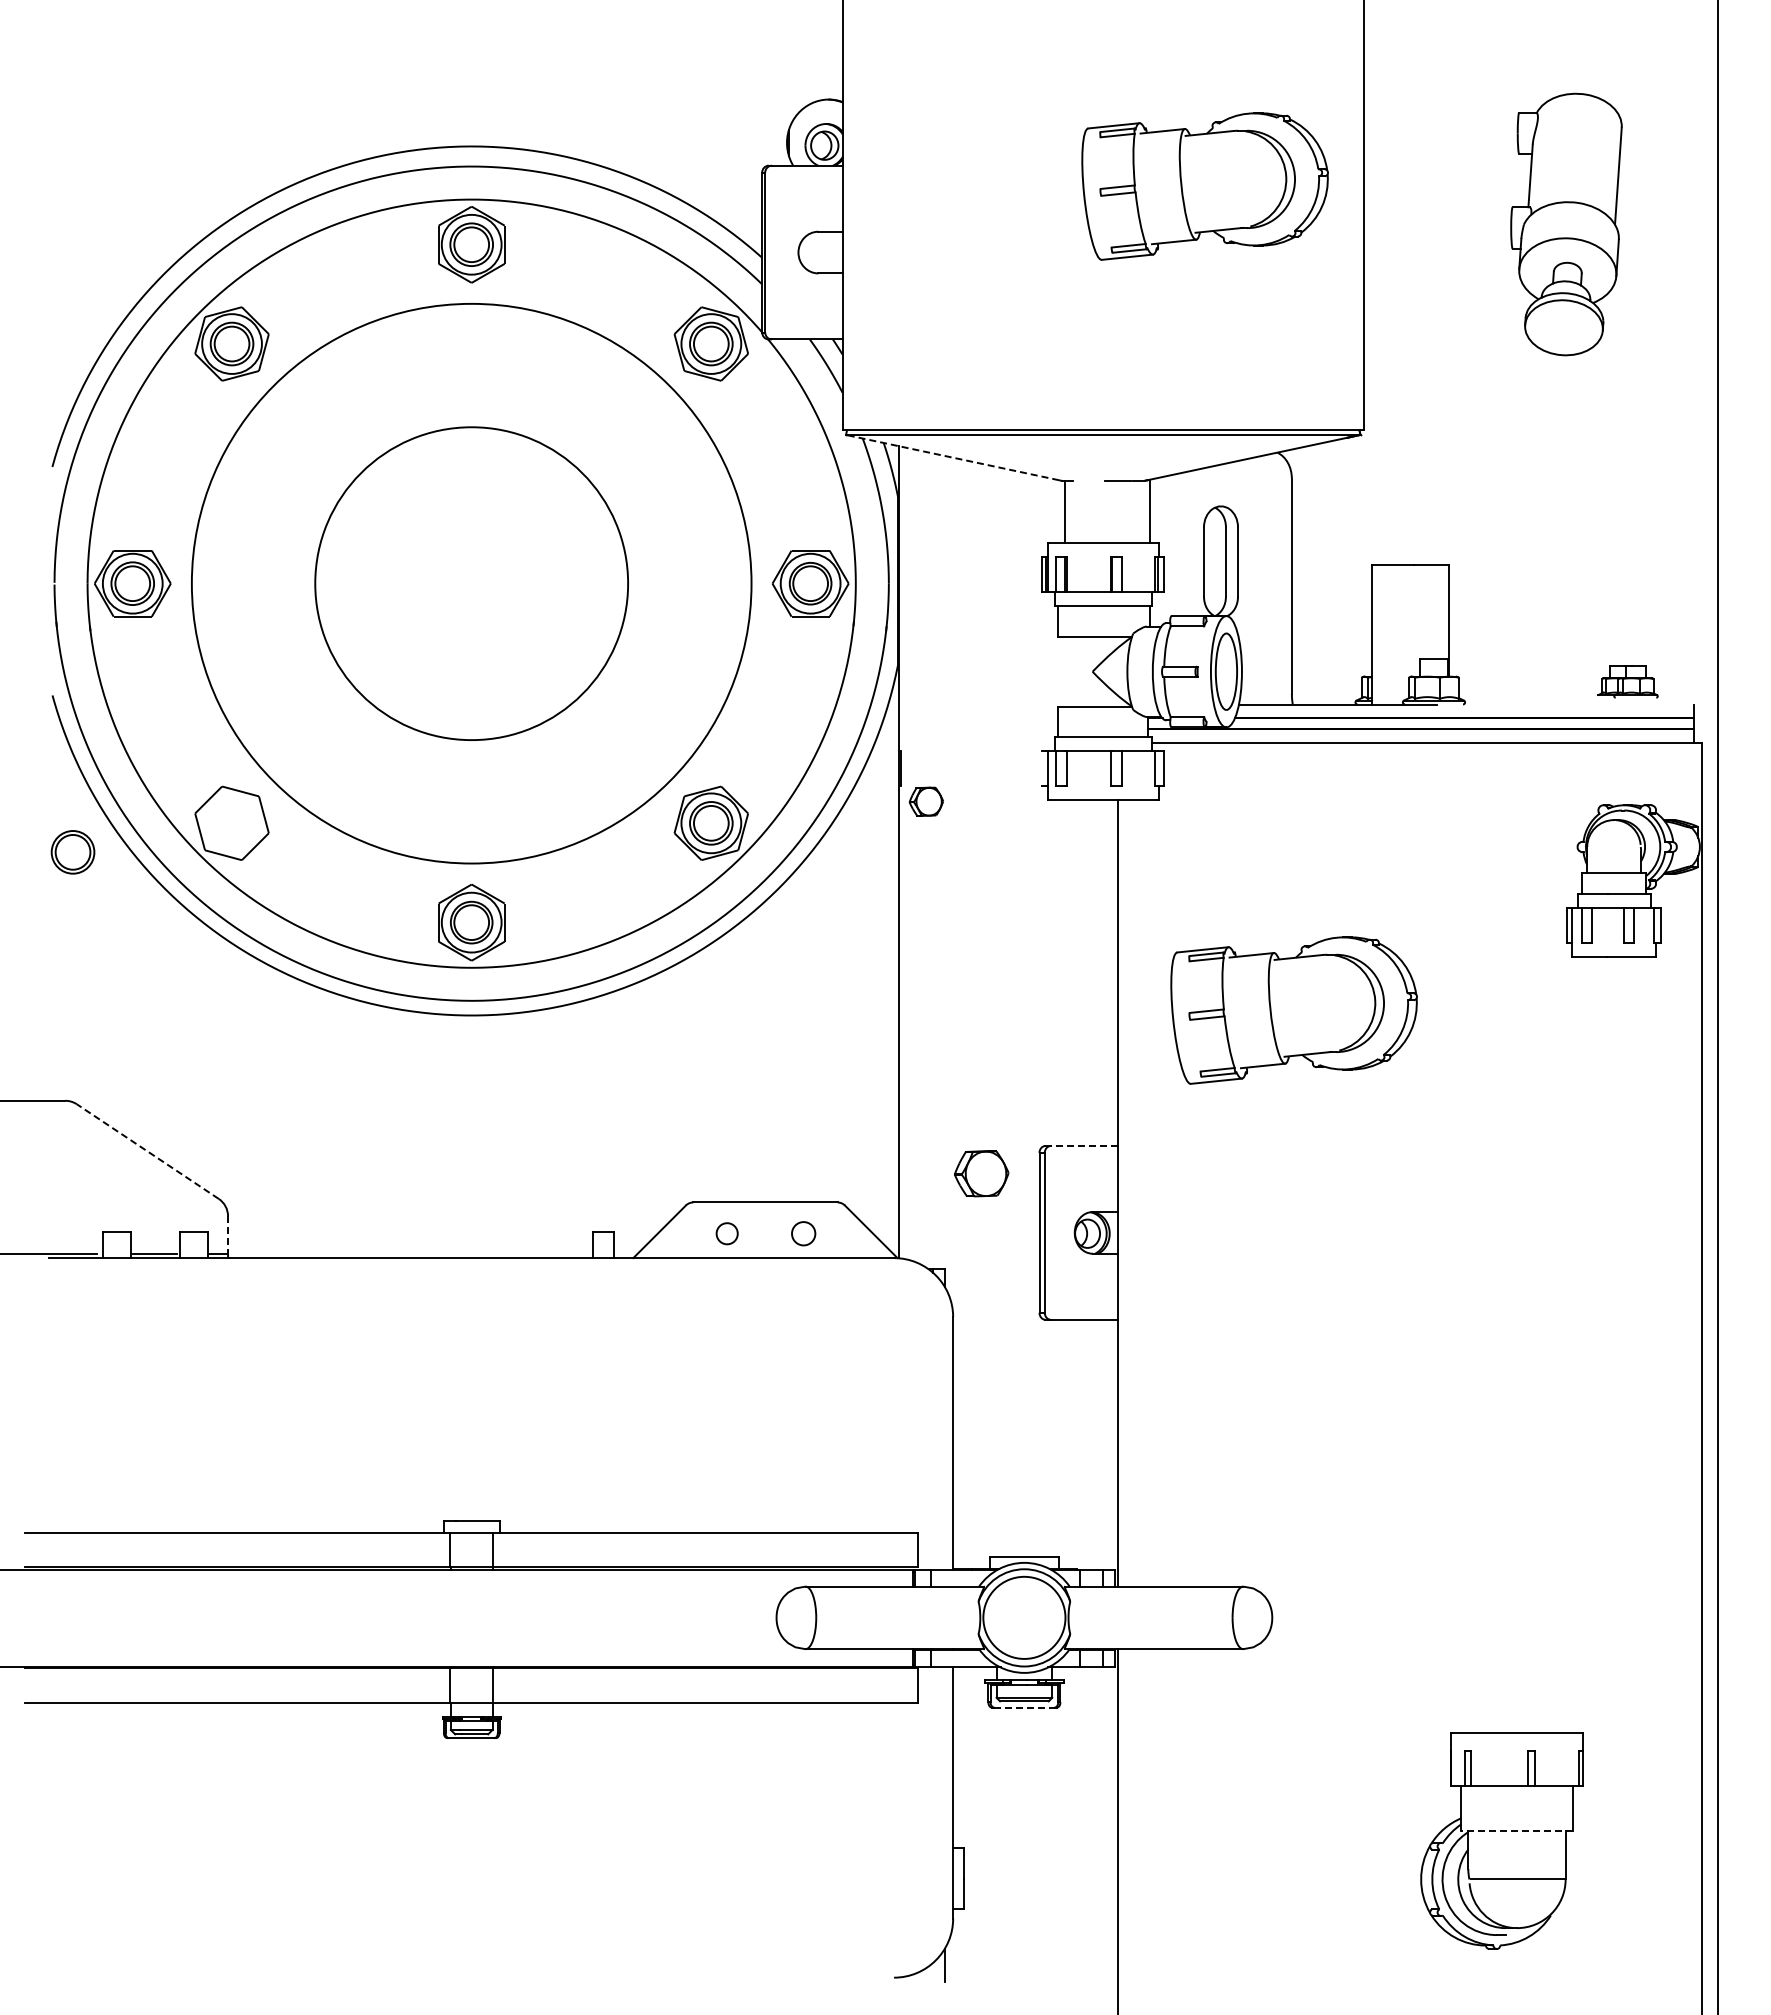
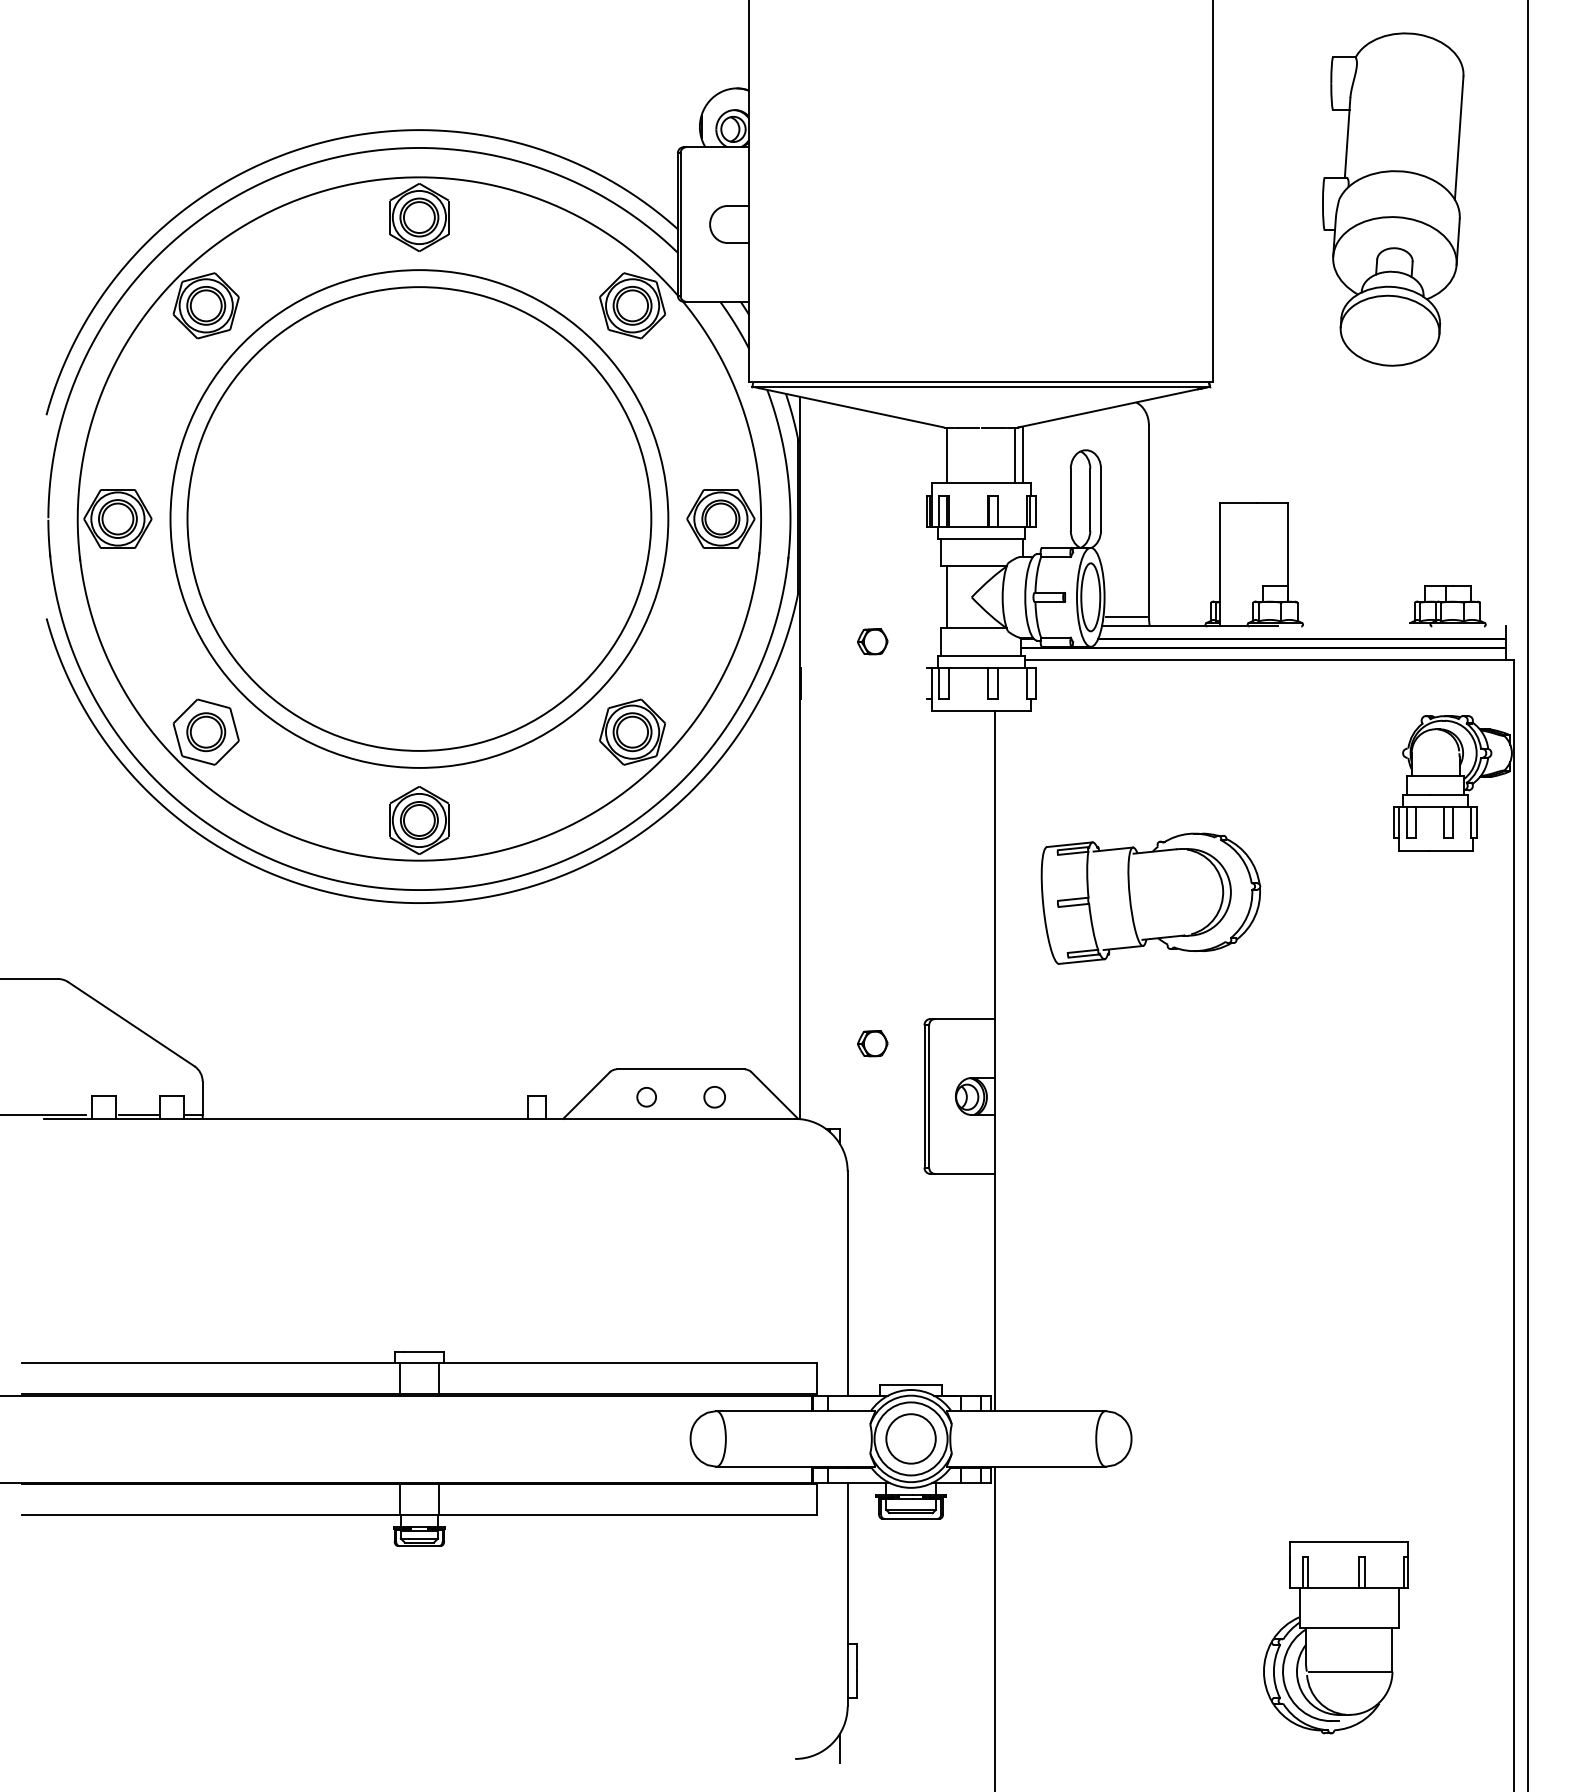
part: (1204, 186) -> (1071, 165), removed
part: (1566, 224) -> (1393, 199), size x1.43
line: (956, 458) -> (850, 407), dashed -> solid
line: (1088, 480) -> (968, 427), added
line: (1141, 511) -> (1015, 454), added
circle: (471, 583) -> (419, 518), size x1.67
line: (1065, 671) -> (947, 597), added
part: (1627, 681) -> (1447, 606), size x1.43
line: (1266, 694) -> (1126, 617), added
part: (925, 801) -> (872, 641), moved
part: (72, 852) -> (205, 732), moved
line: (1084, 1145) -> (964, 1018), dashed -> solid
line: (147, 1151) -> (131, 1024), dashed -> solid
part: (980, 1173) -> (872, 1043), size x0.62
line: (228, 1234) -> (203, 1097), dashed -> solid
circle: (1024, 1617) -> (911, 1438), added
line: (1024, 1707) -> (911, 1518), dashed -> solid
line: (1516, 1830) -> (1348, 1628), dashed -> solid

